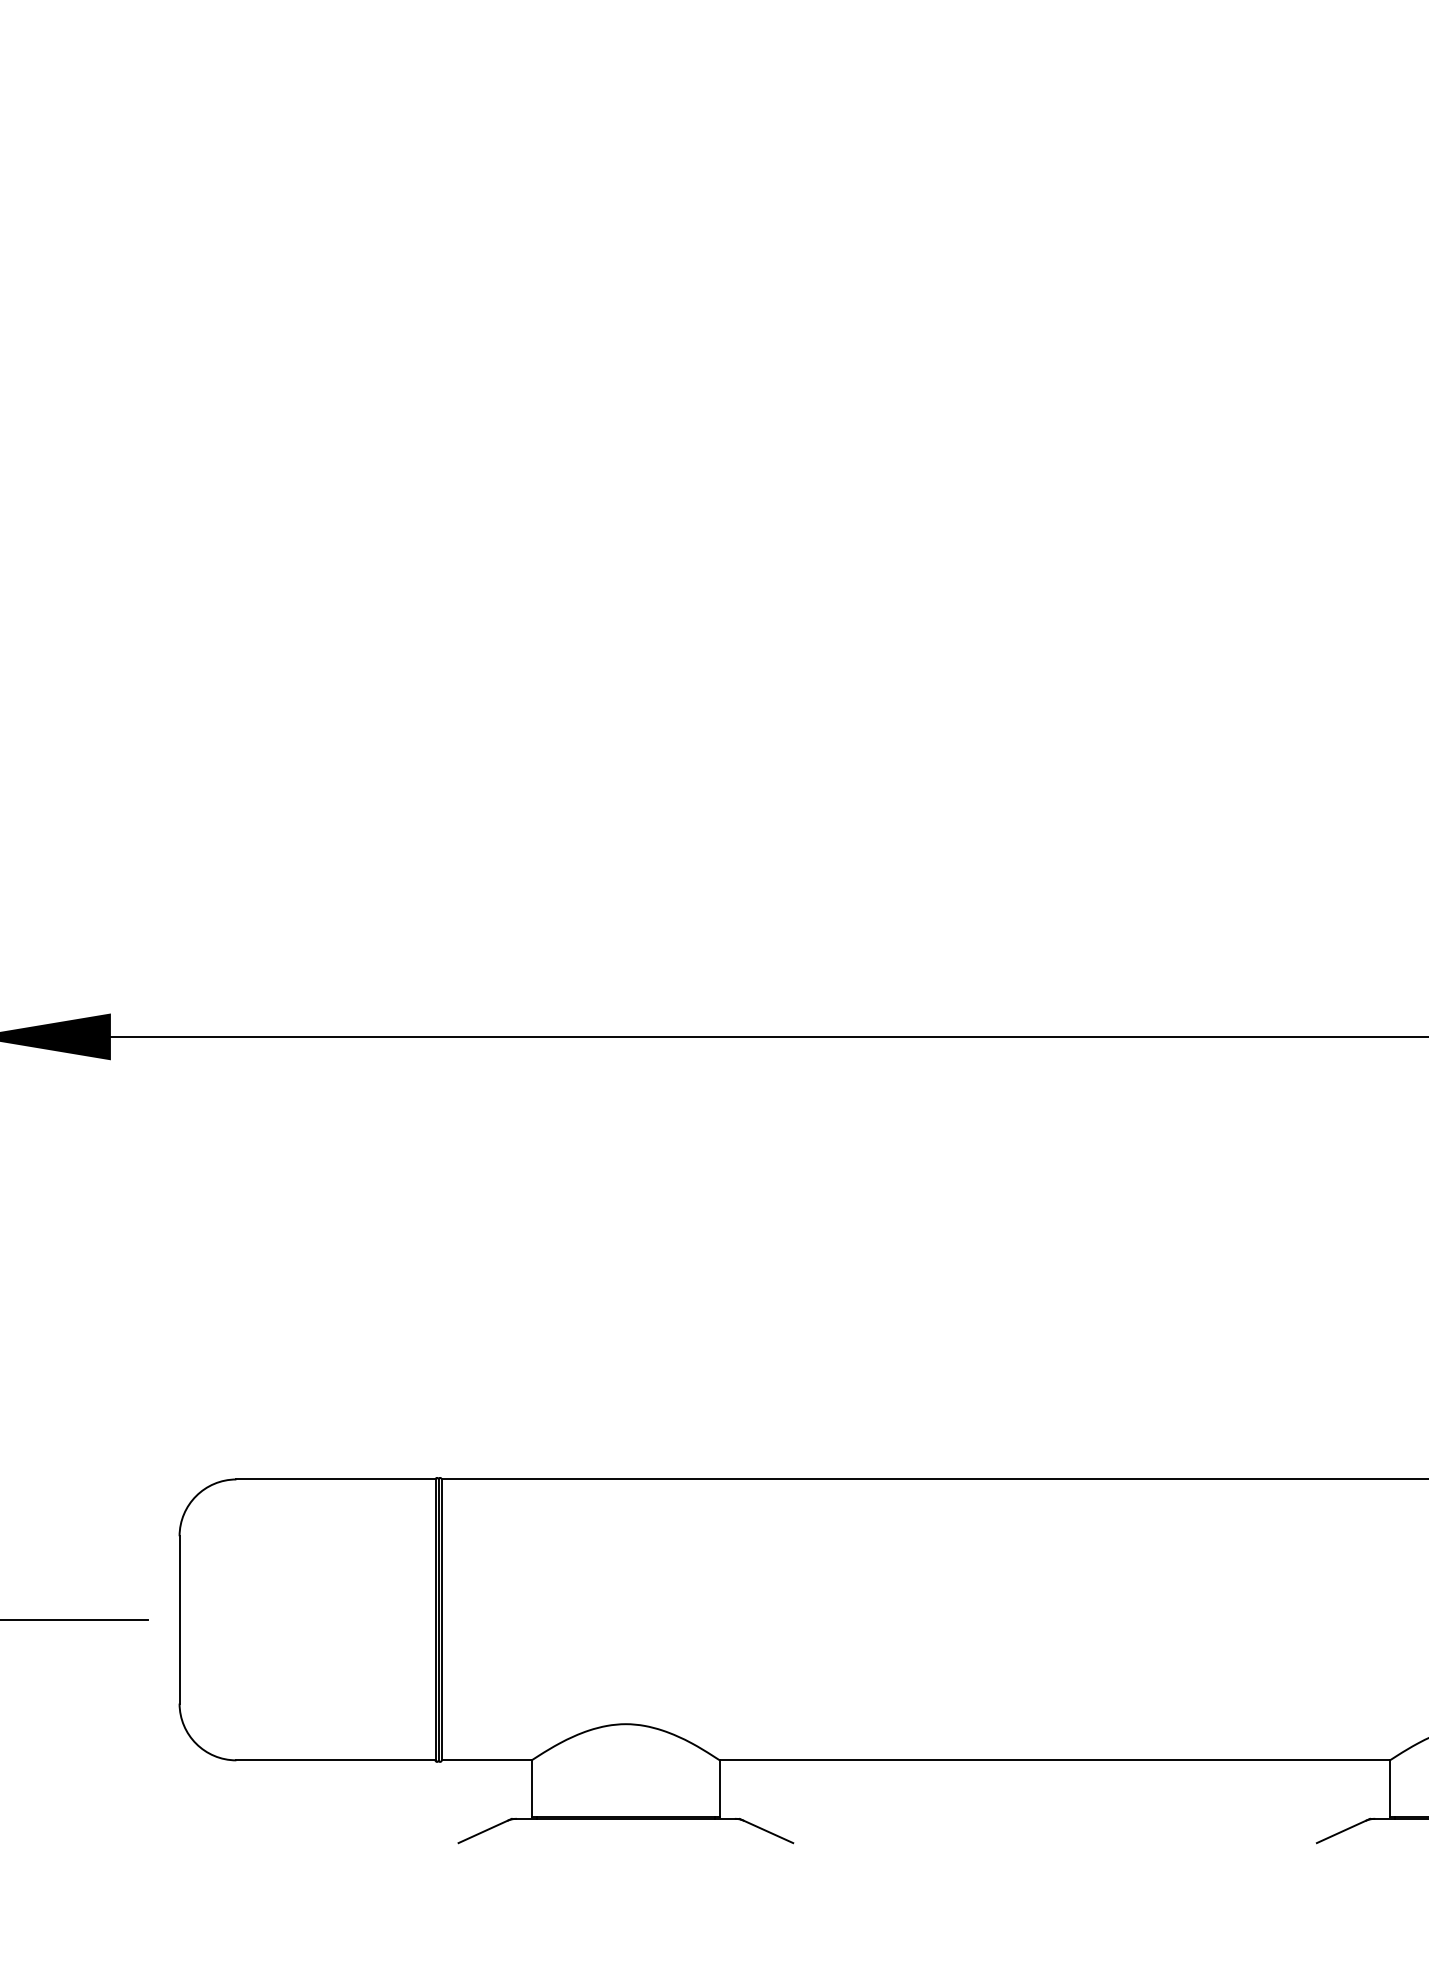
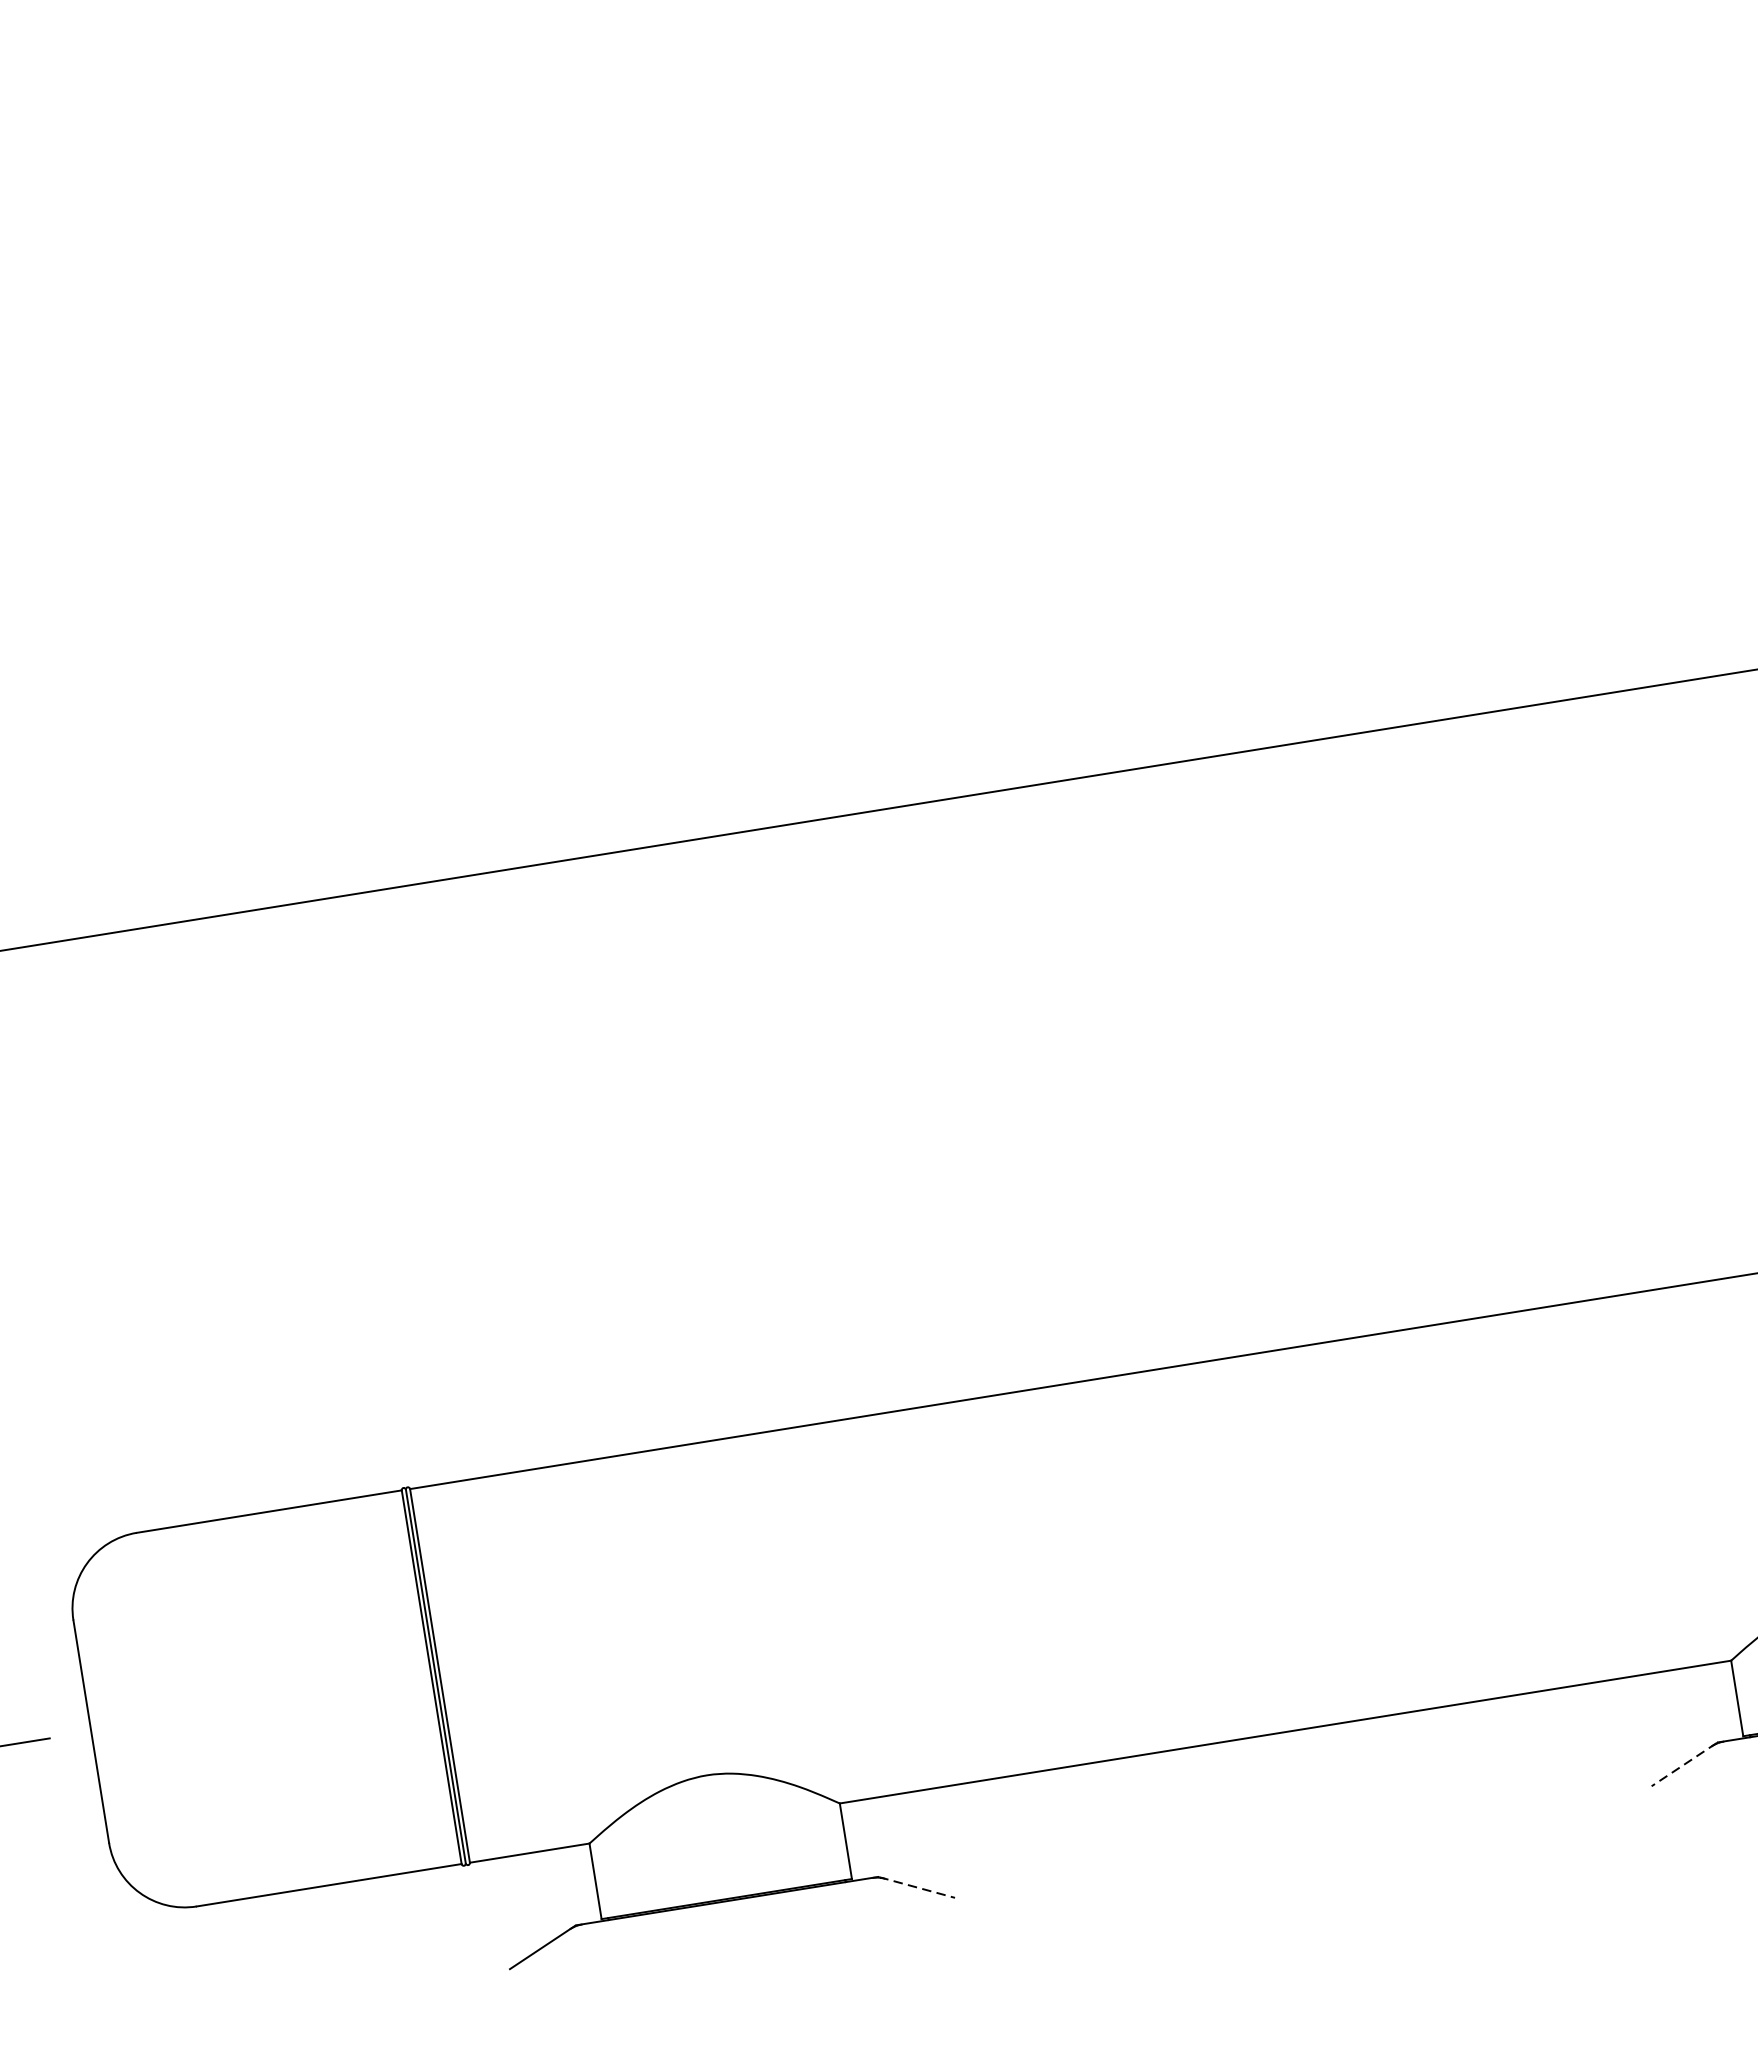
line: (767, 1831) -> (918, 1887), solid -> dashed
line: (1343, 1831) -> (1684, 1765), solid -> dashed

